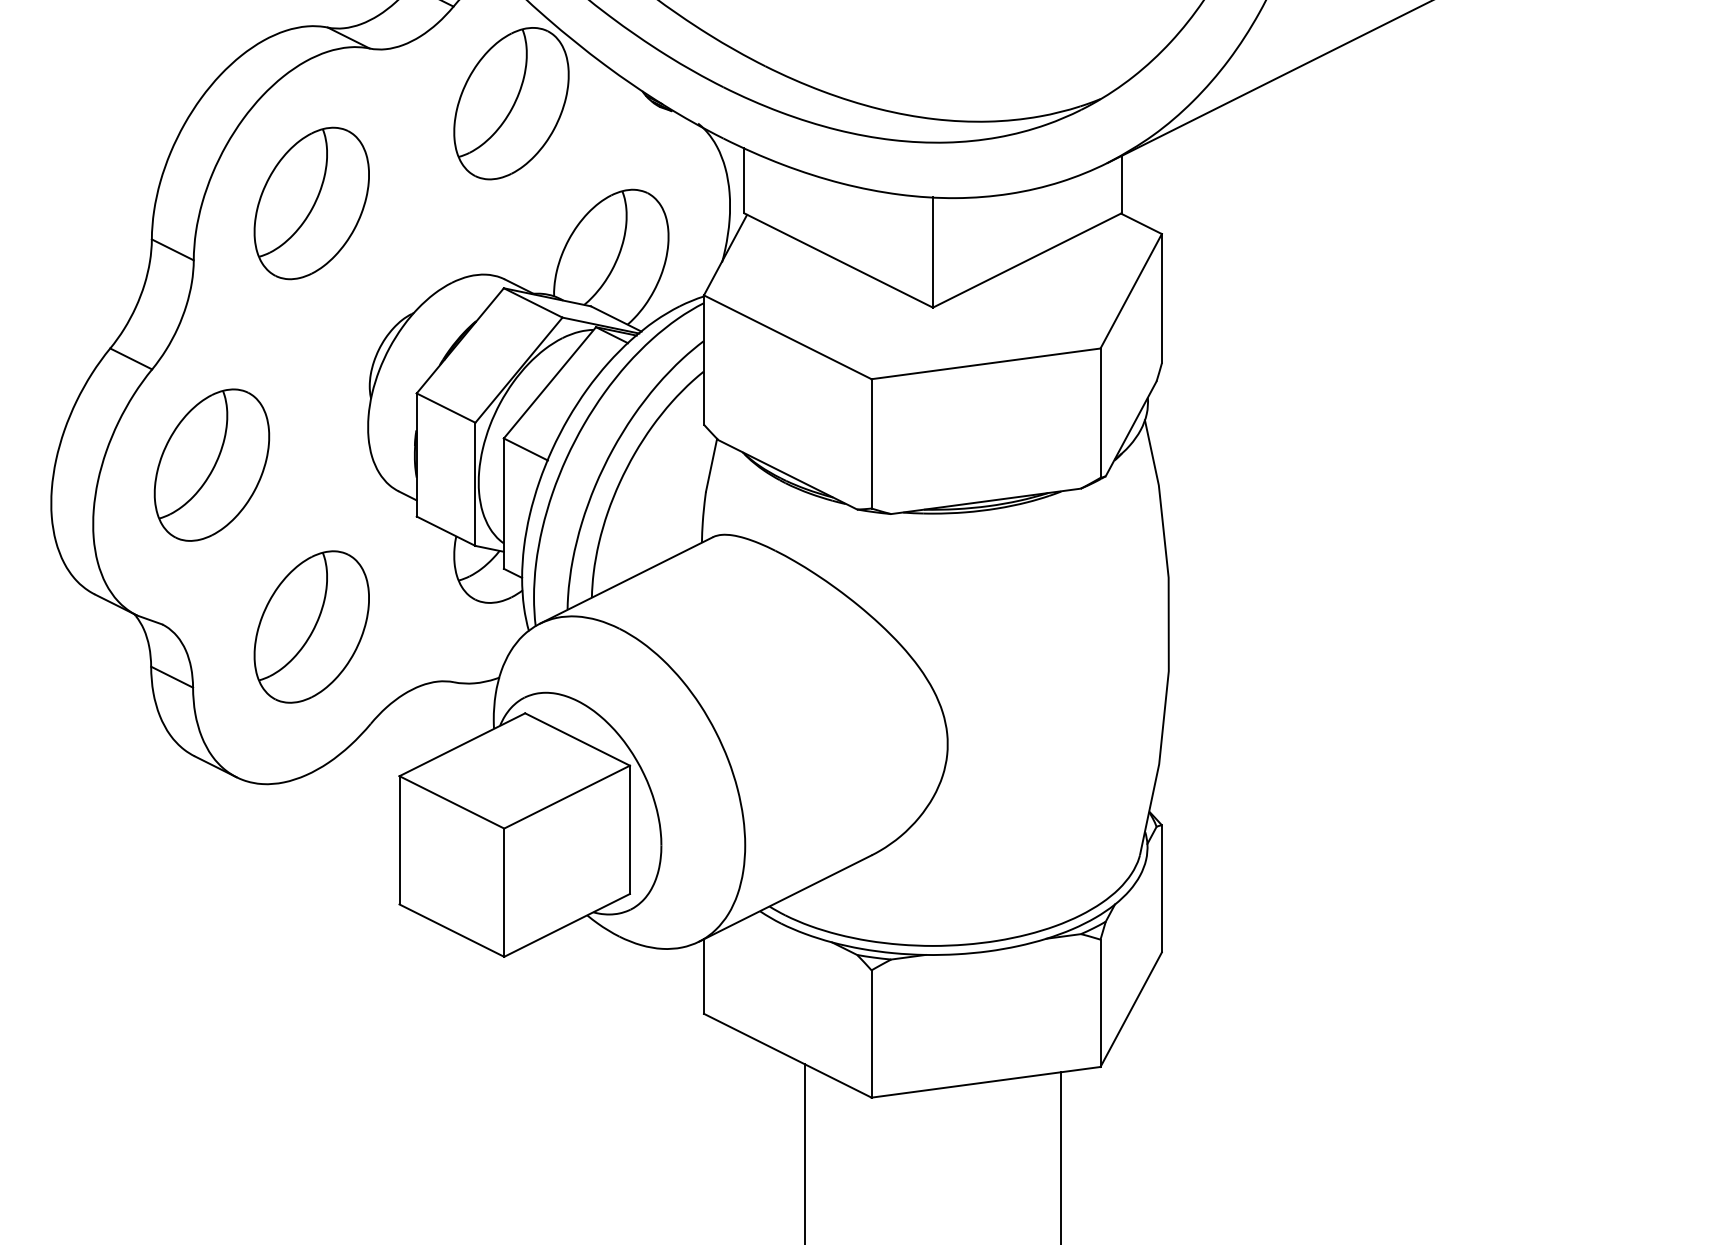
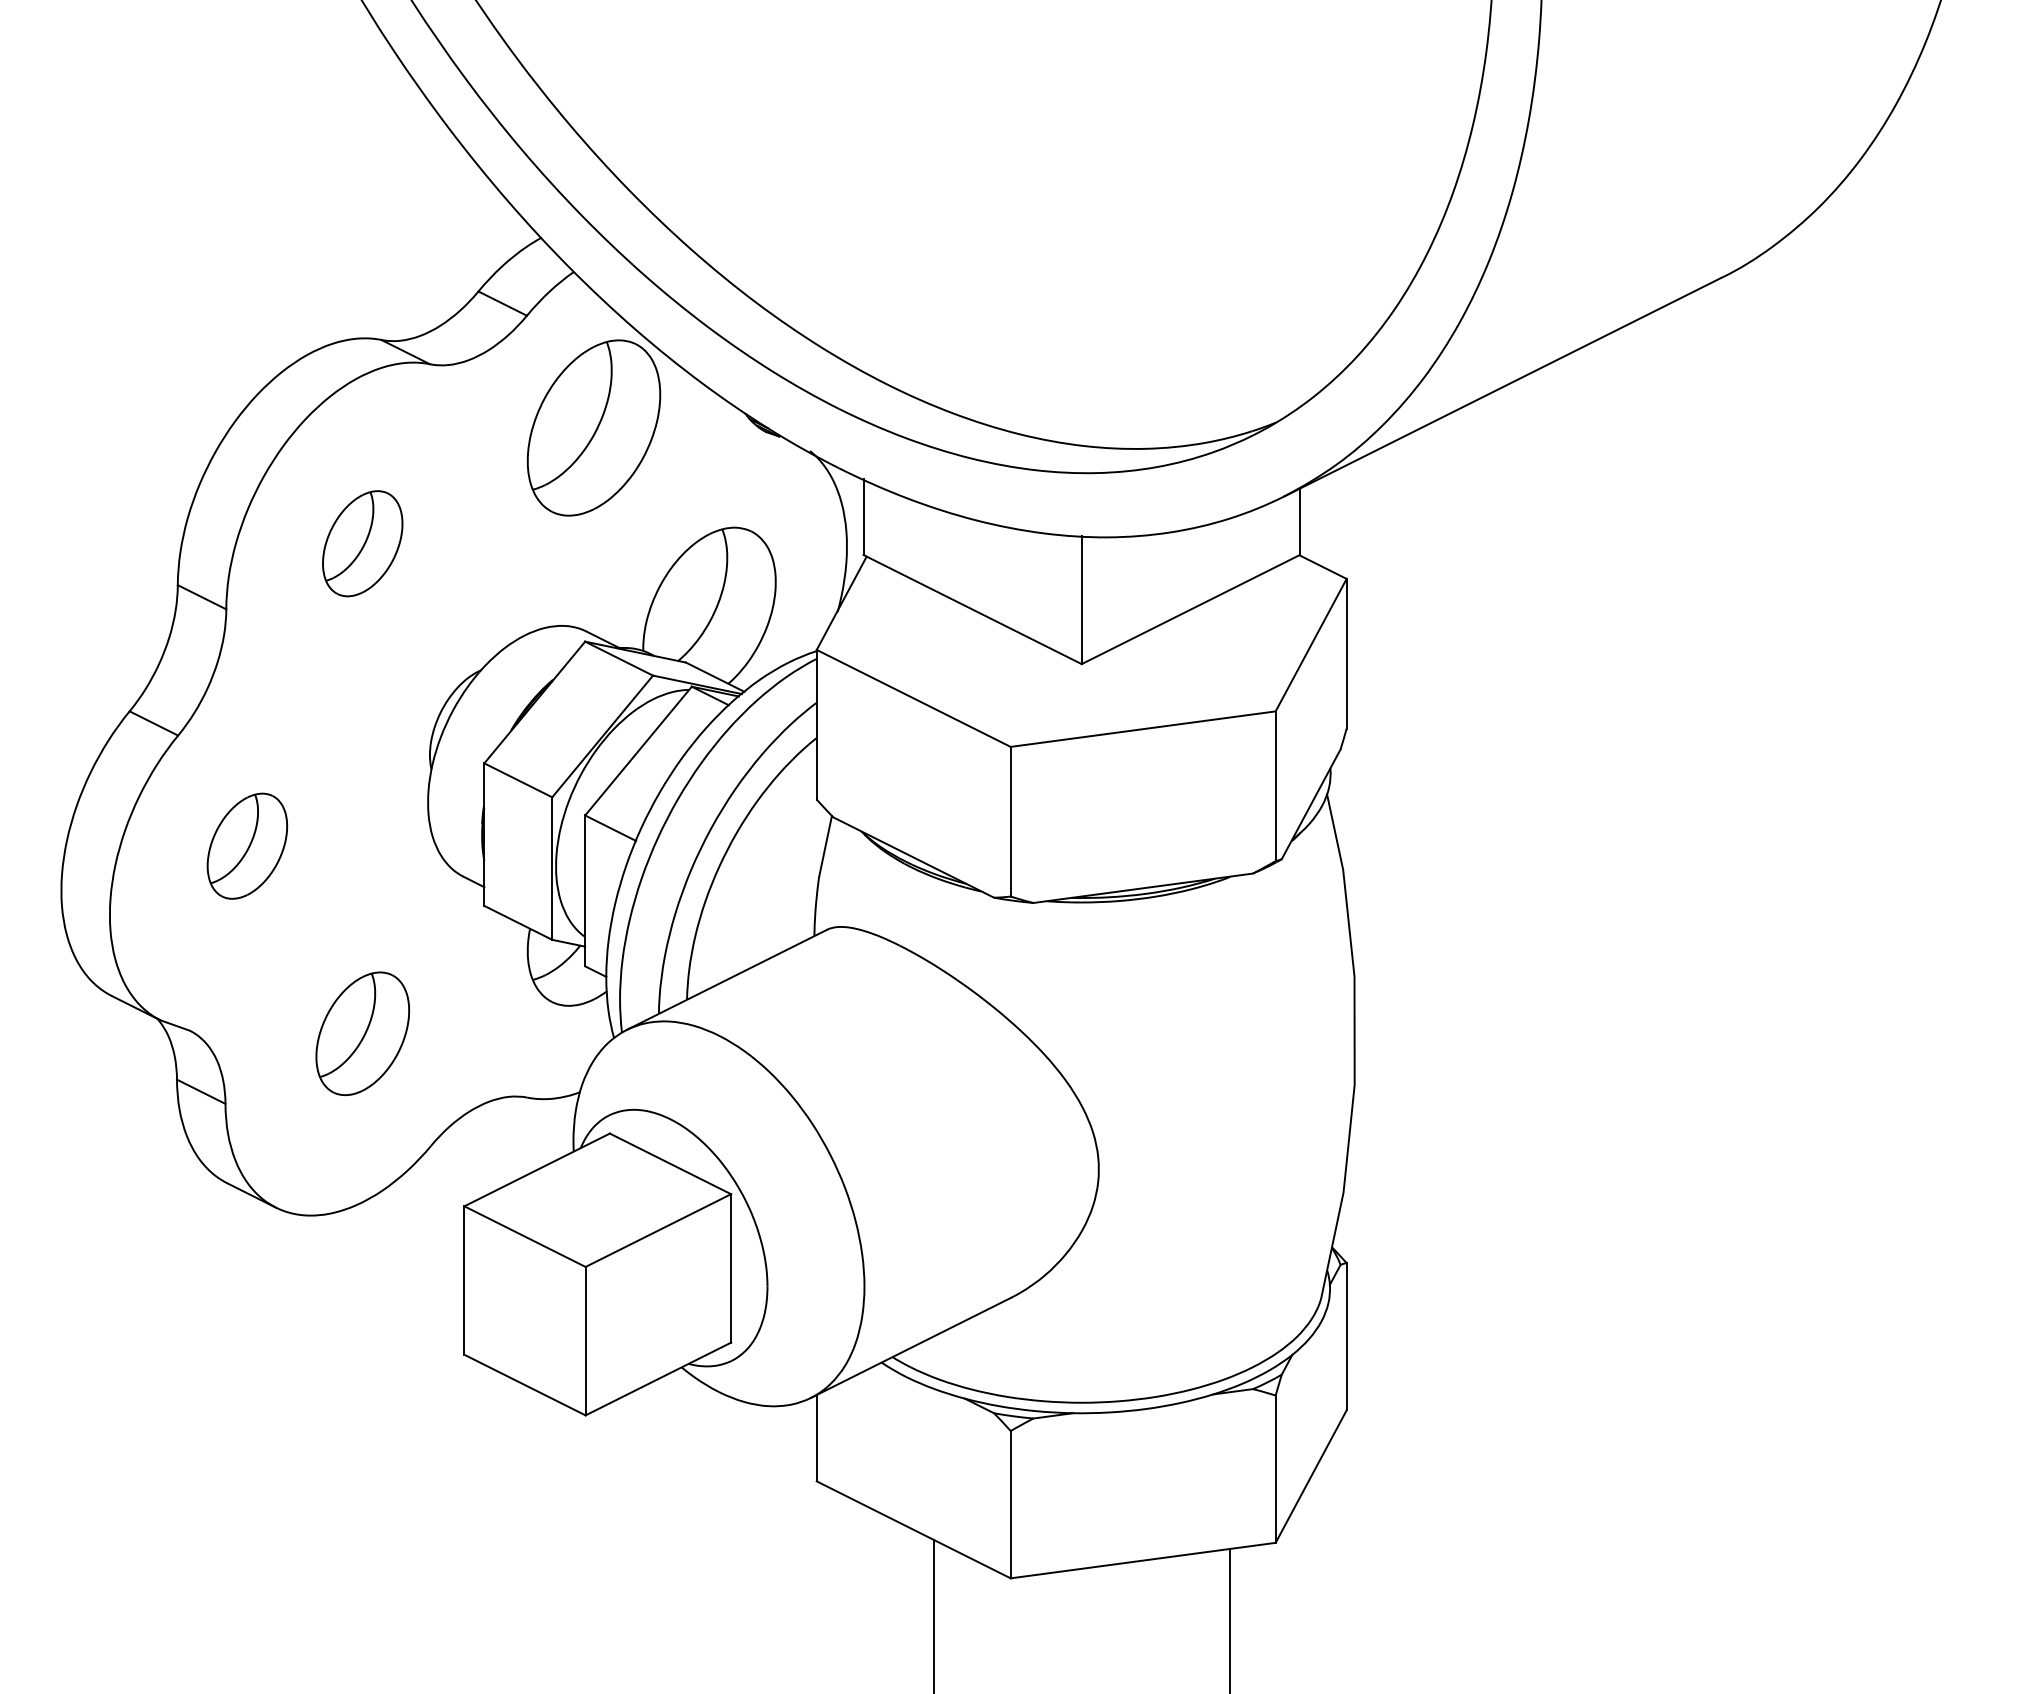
part: (311, 203) -> (362, 543), size x0.6
part: (212, 464) -> (247, 845), size x0.6
part: (311, 626) -> (362, 1033), size x0.7

